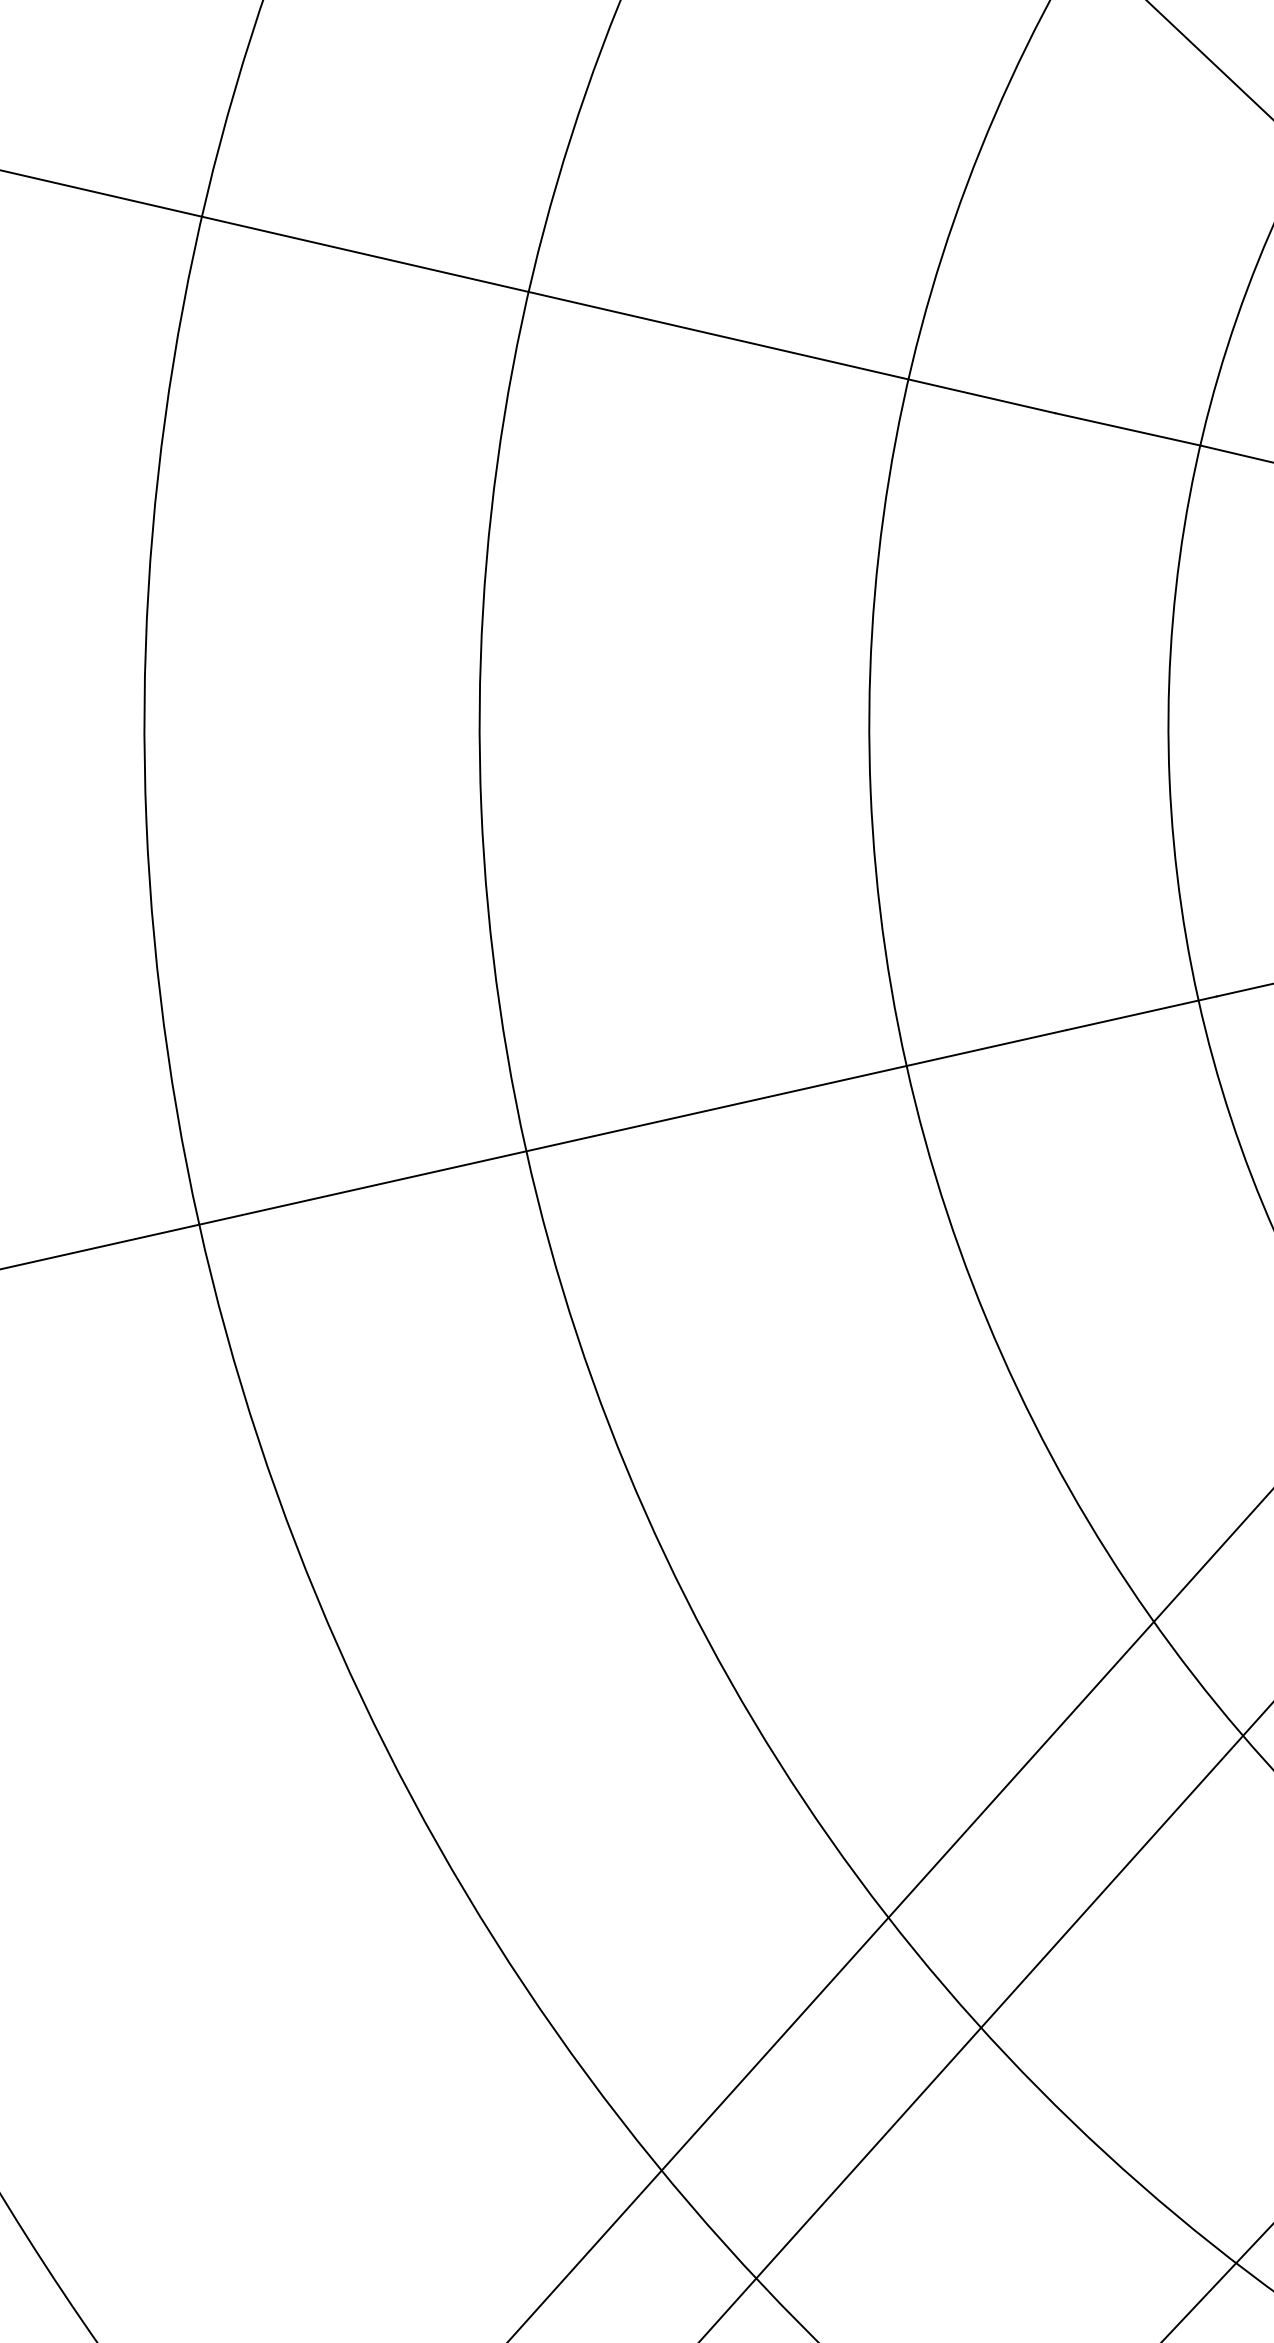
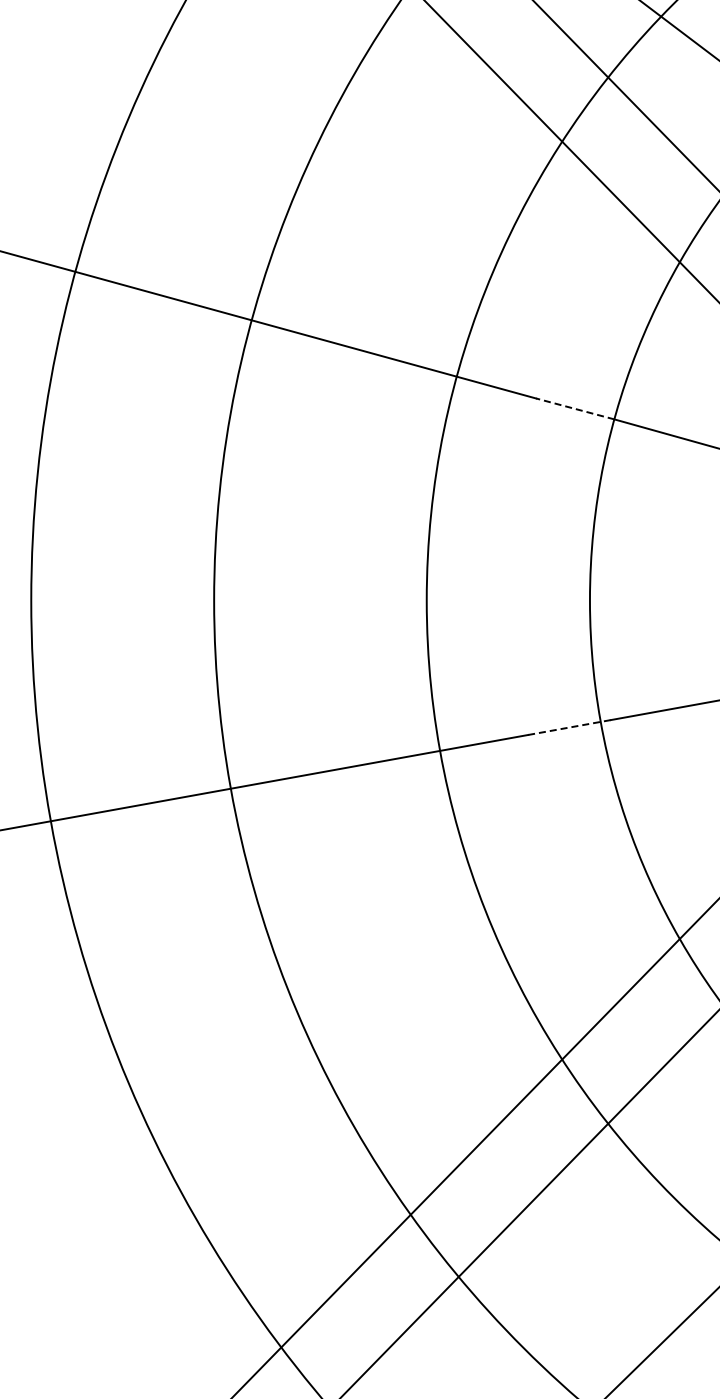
line: (1128, 428) -> (575, 408), solid -> dashed
line: (1141, 1013) -> (569, 727), solid -> dashed

